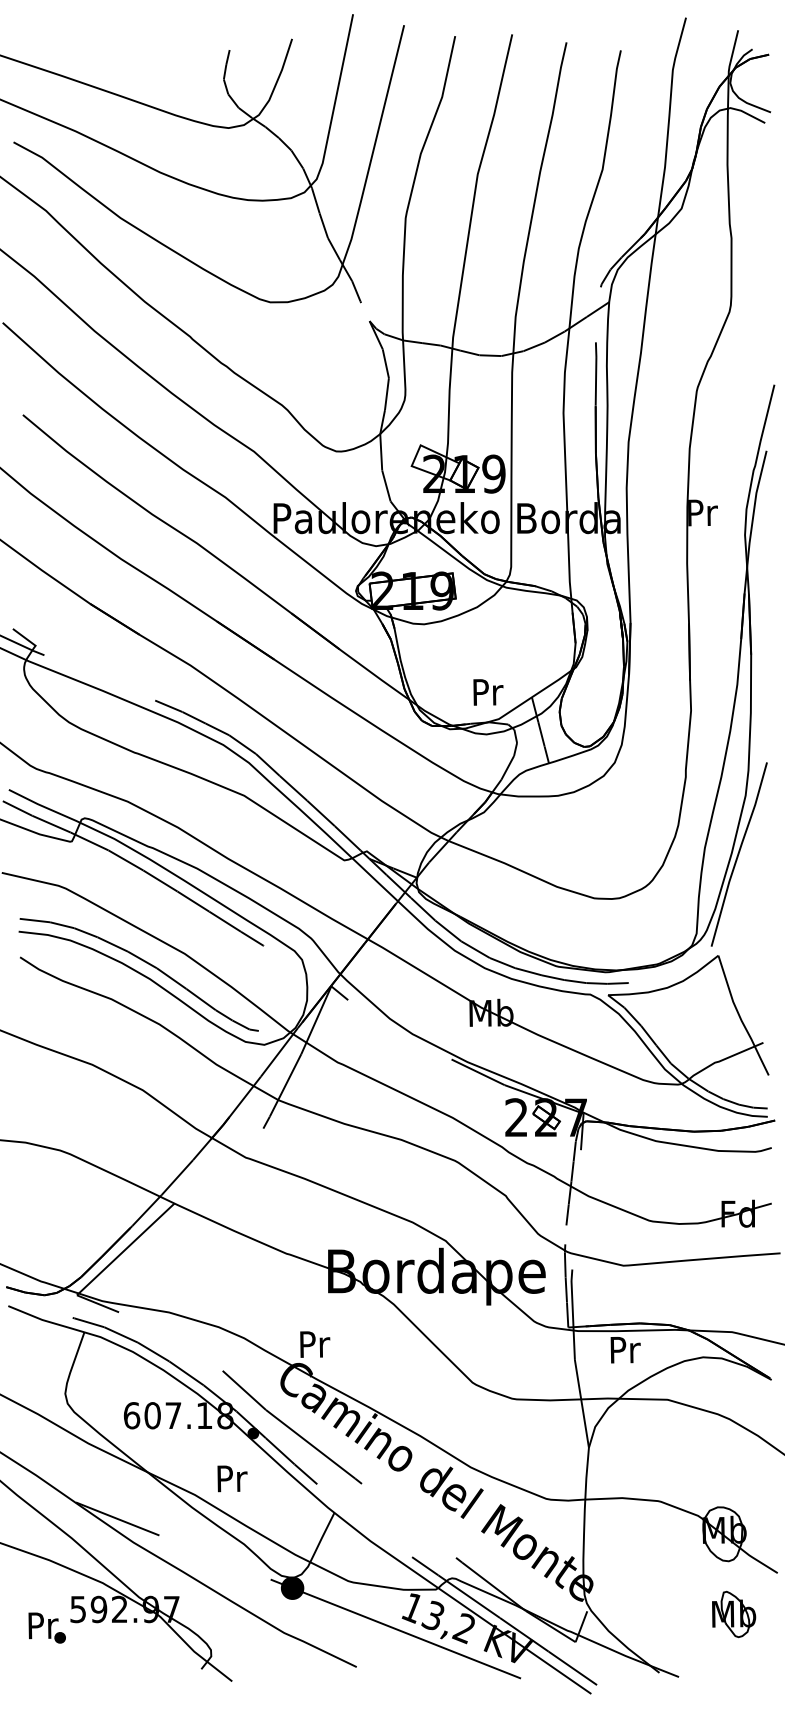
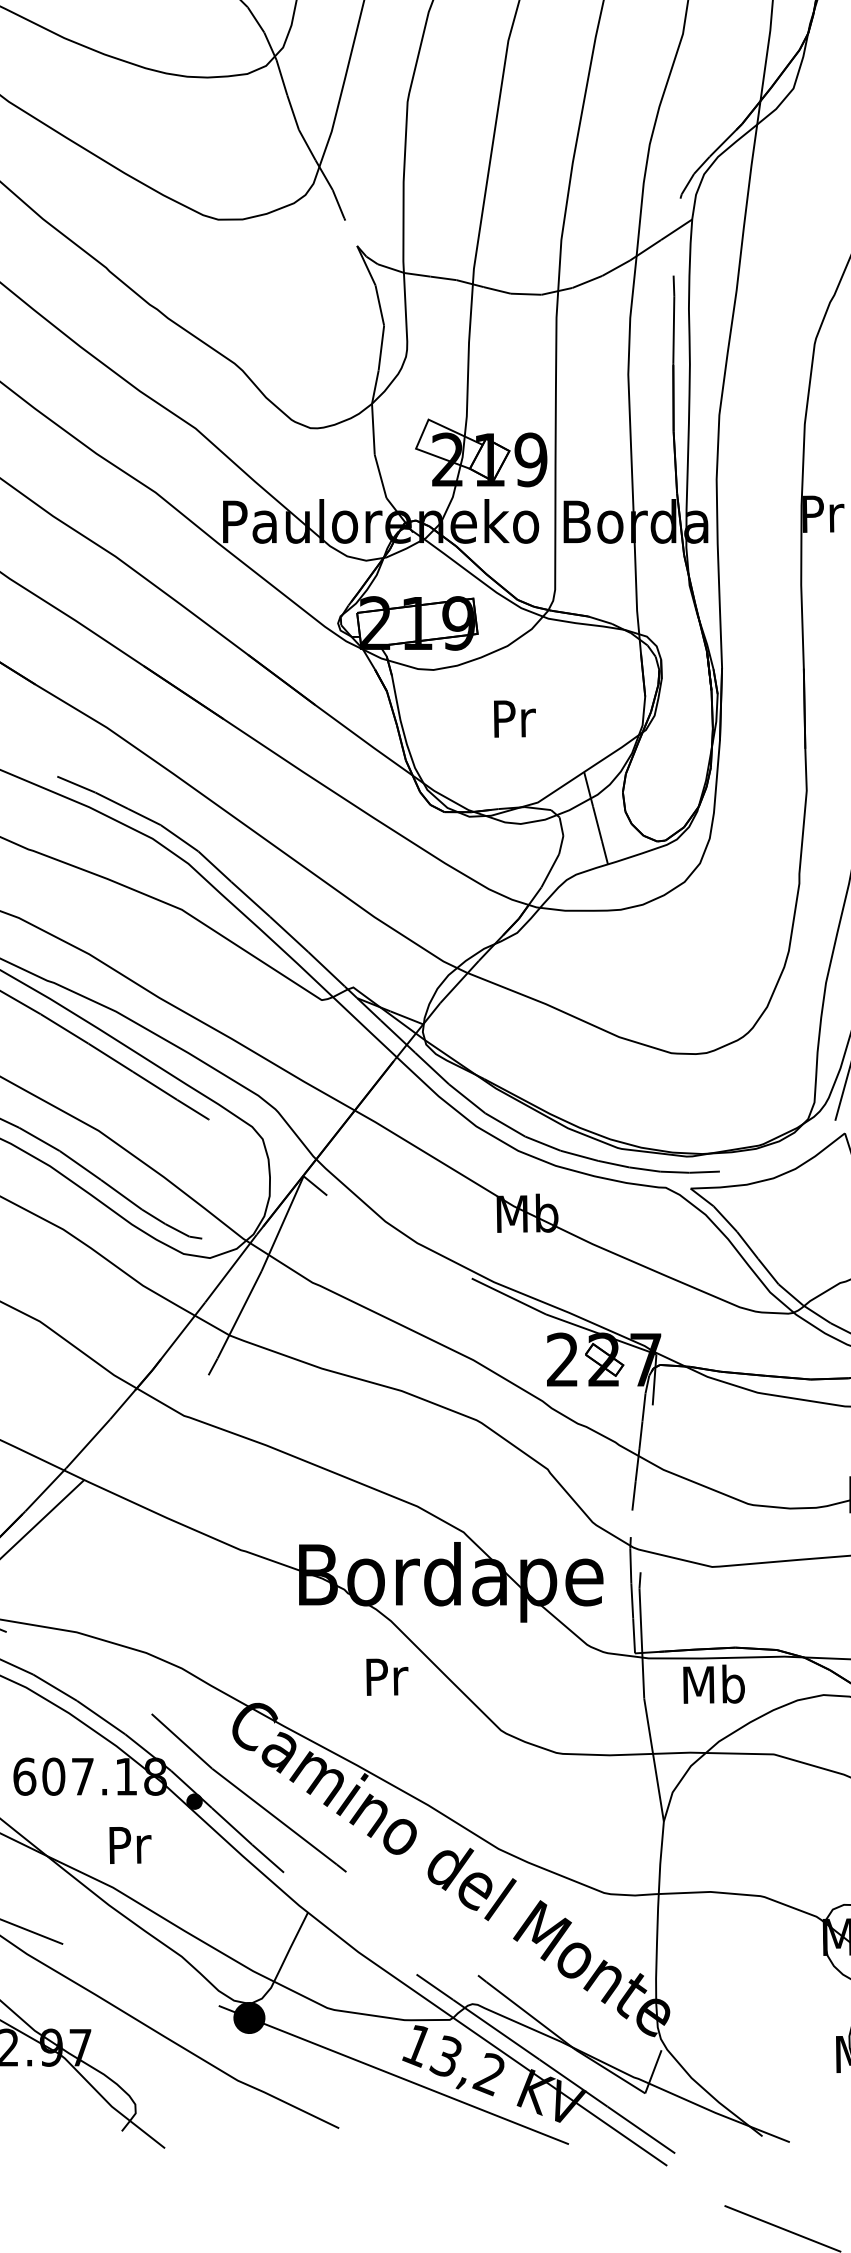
text: (488, 692) -> (515, 719), moved
text: (315, 1344) -> (387, 1677), moved
text: (624, 1349) -> (713, 1684), Pr -> Mb
text: (232, 1478) -> (130, 1844), moved

